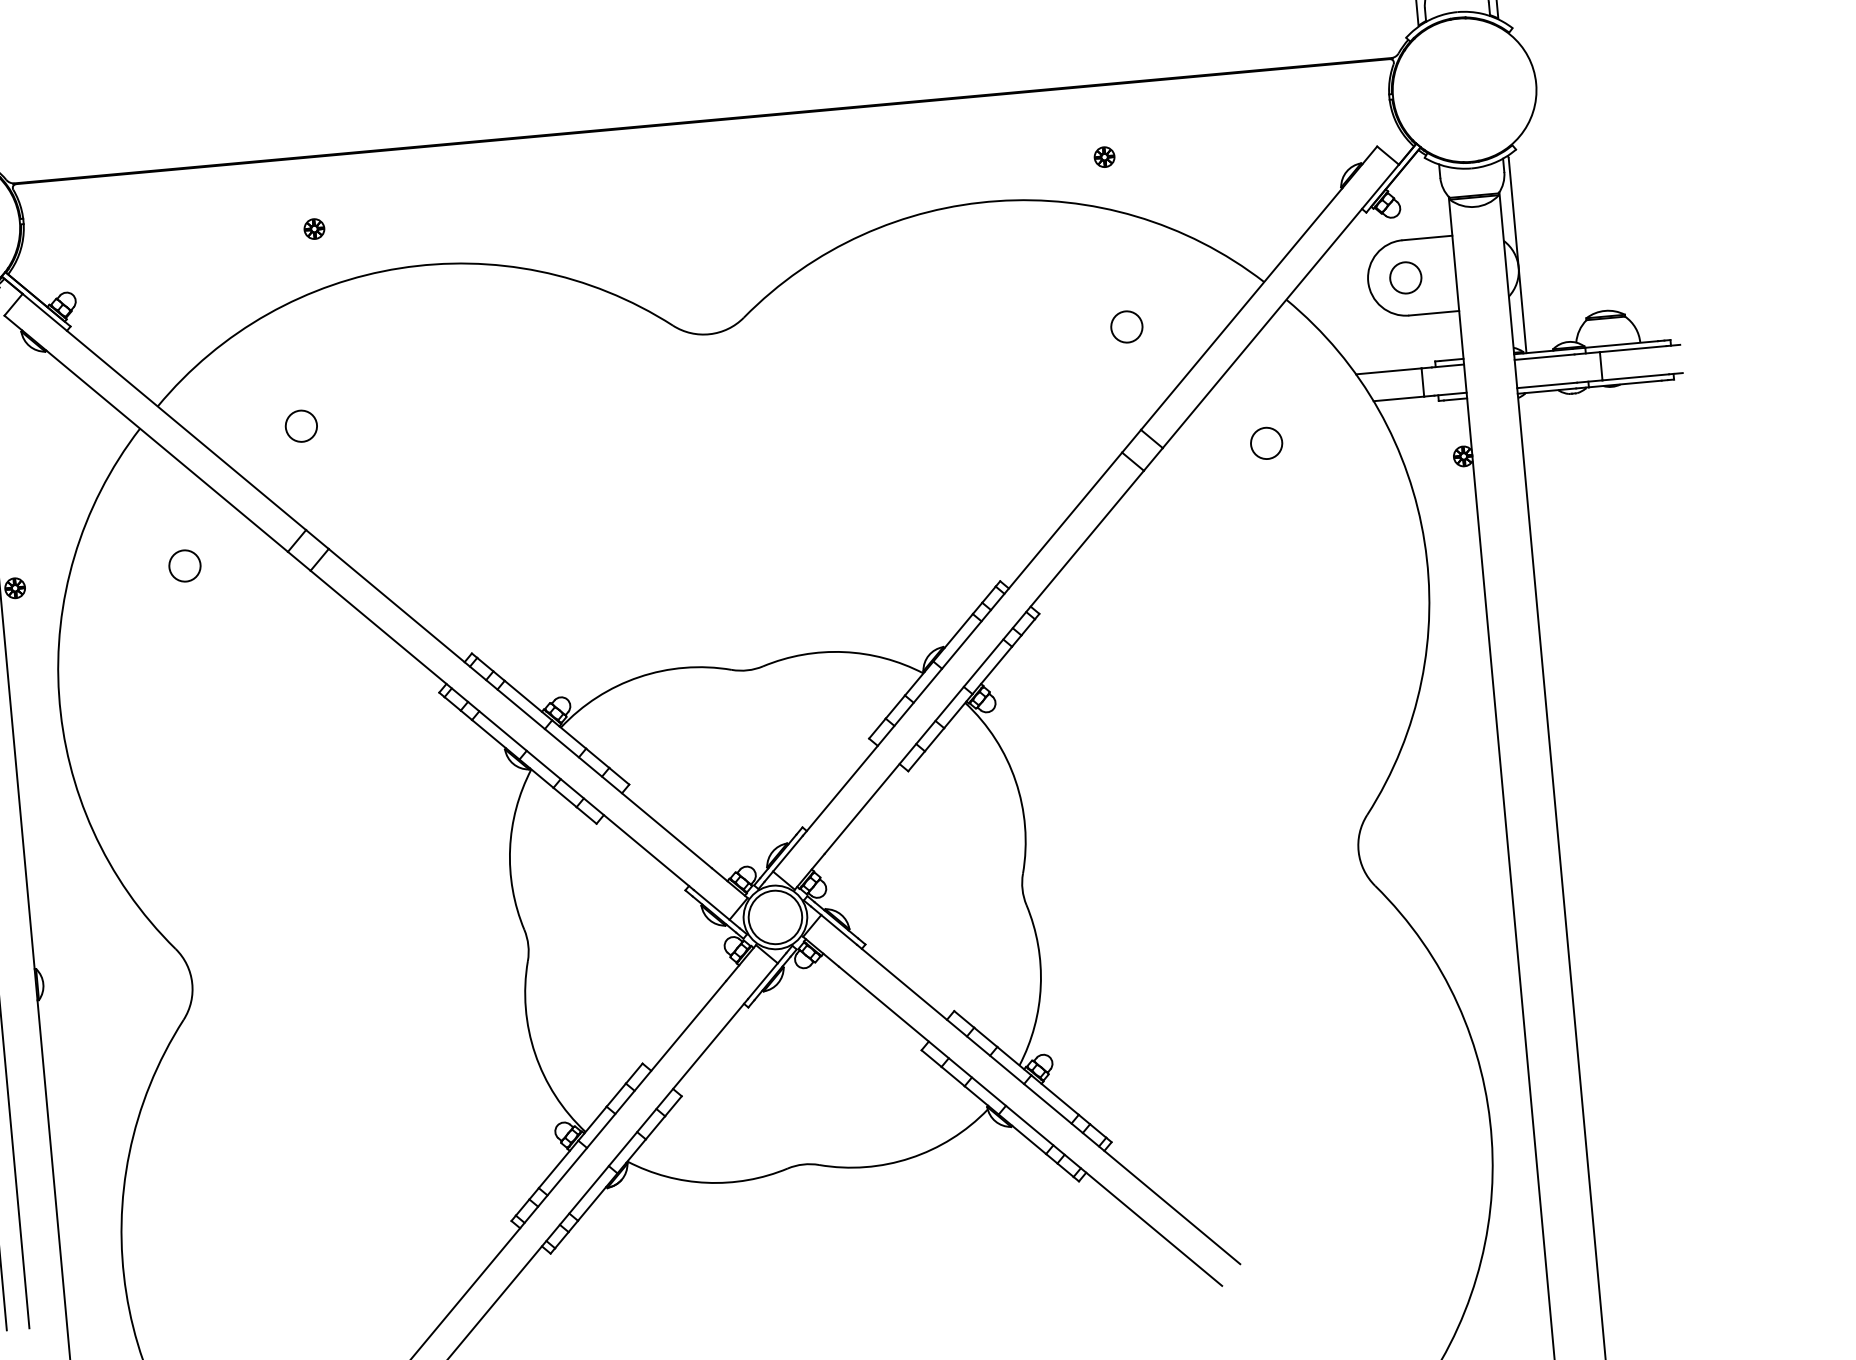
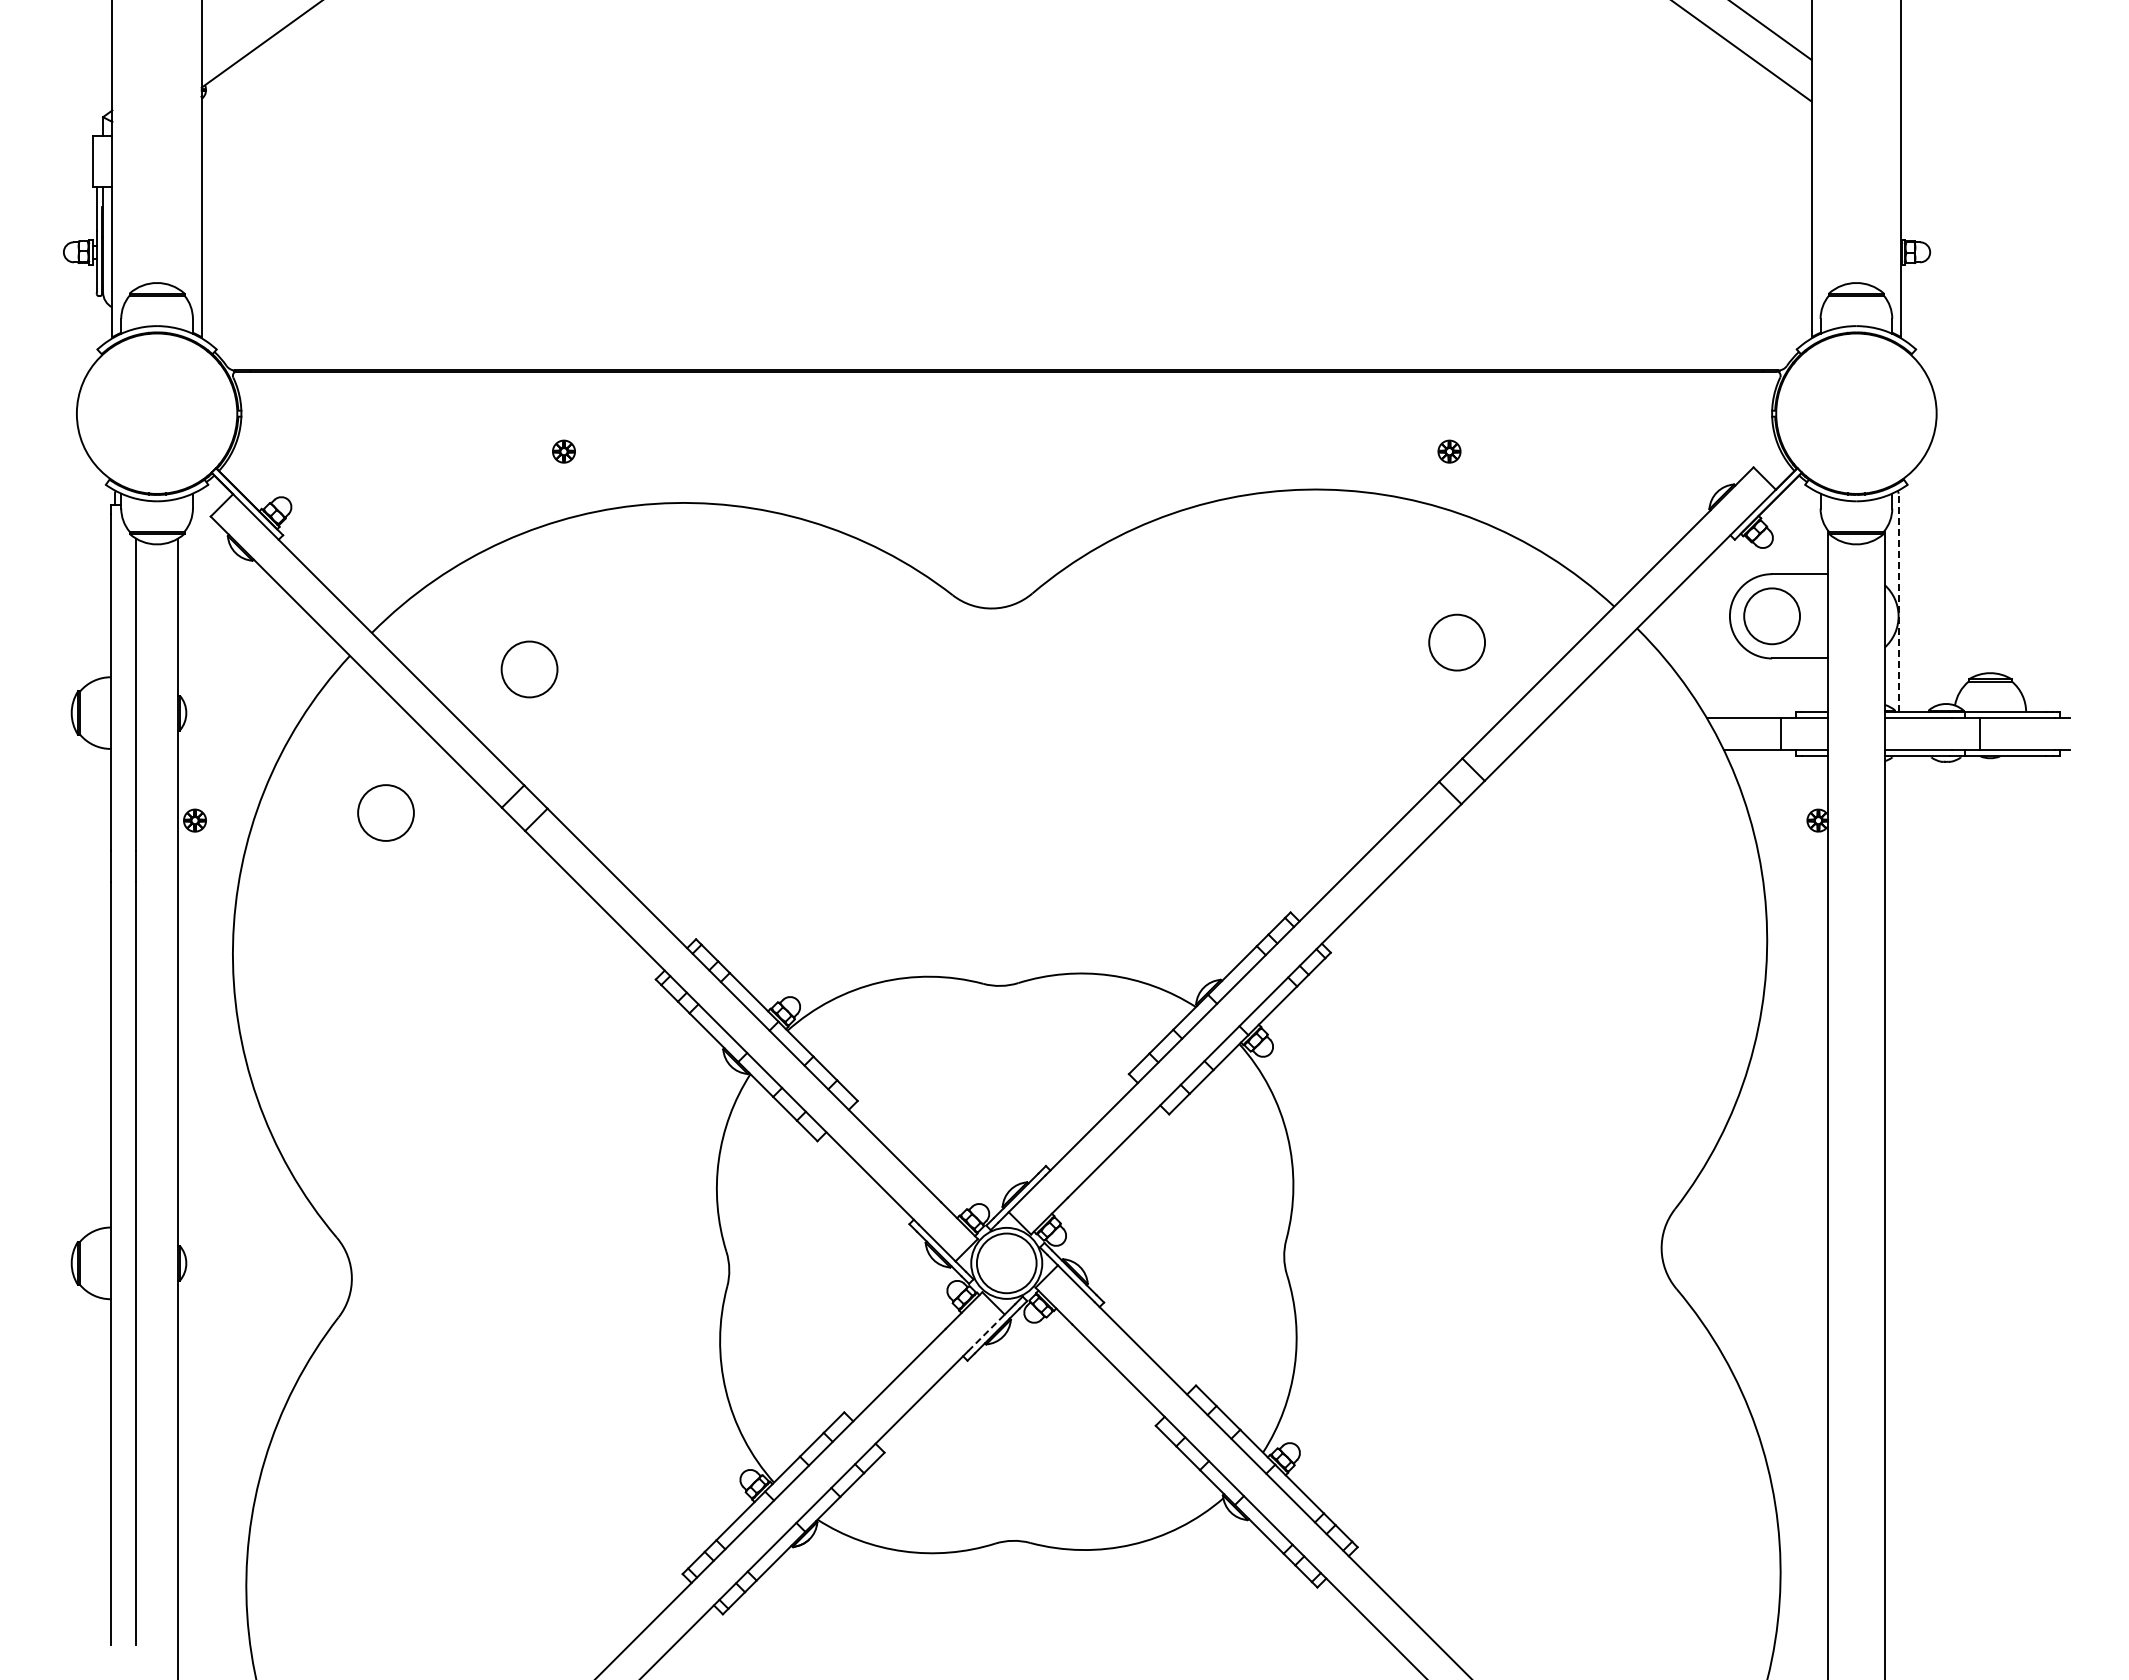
line: (1517, 255) -> (1898, 602), solid -> dashed
circle: (1405, 277) -> (1771, 615), size x1.6
circle: (1126, 326) -> (1456, 642), size x1.6
circle: (301, 426) -> (529, 669), size x1.6
circle: (1266, 442) -> (1600, 785), removed
circle: (184, 565) -> (385, 812), size x1.6
line: (762, 980) -> (986, 1332), solid -> dashed

